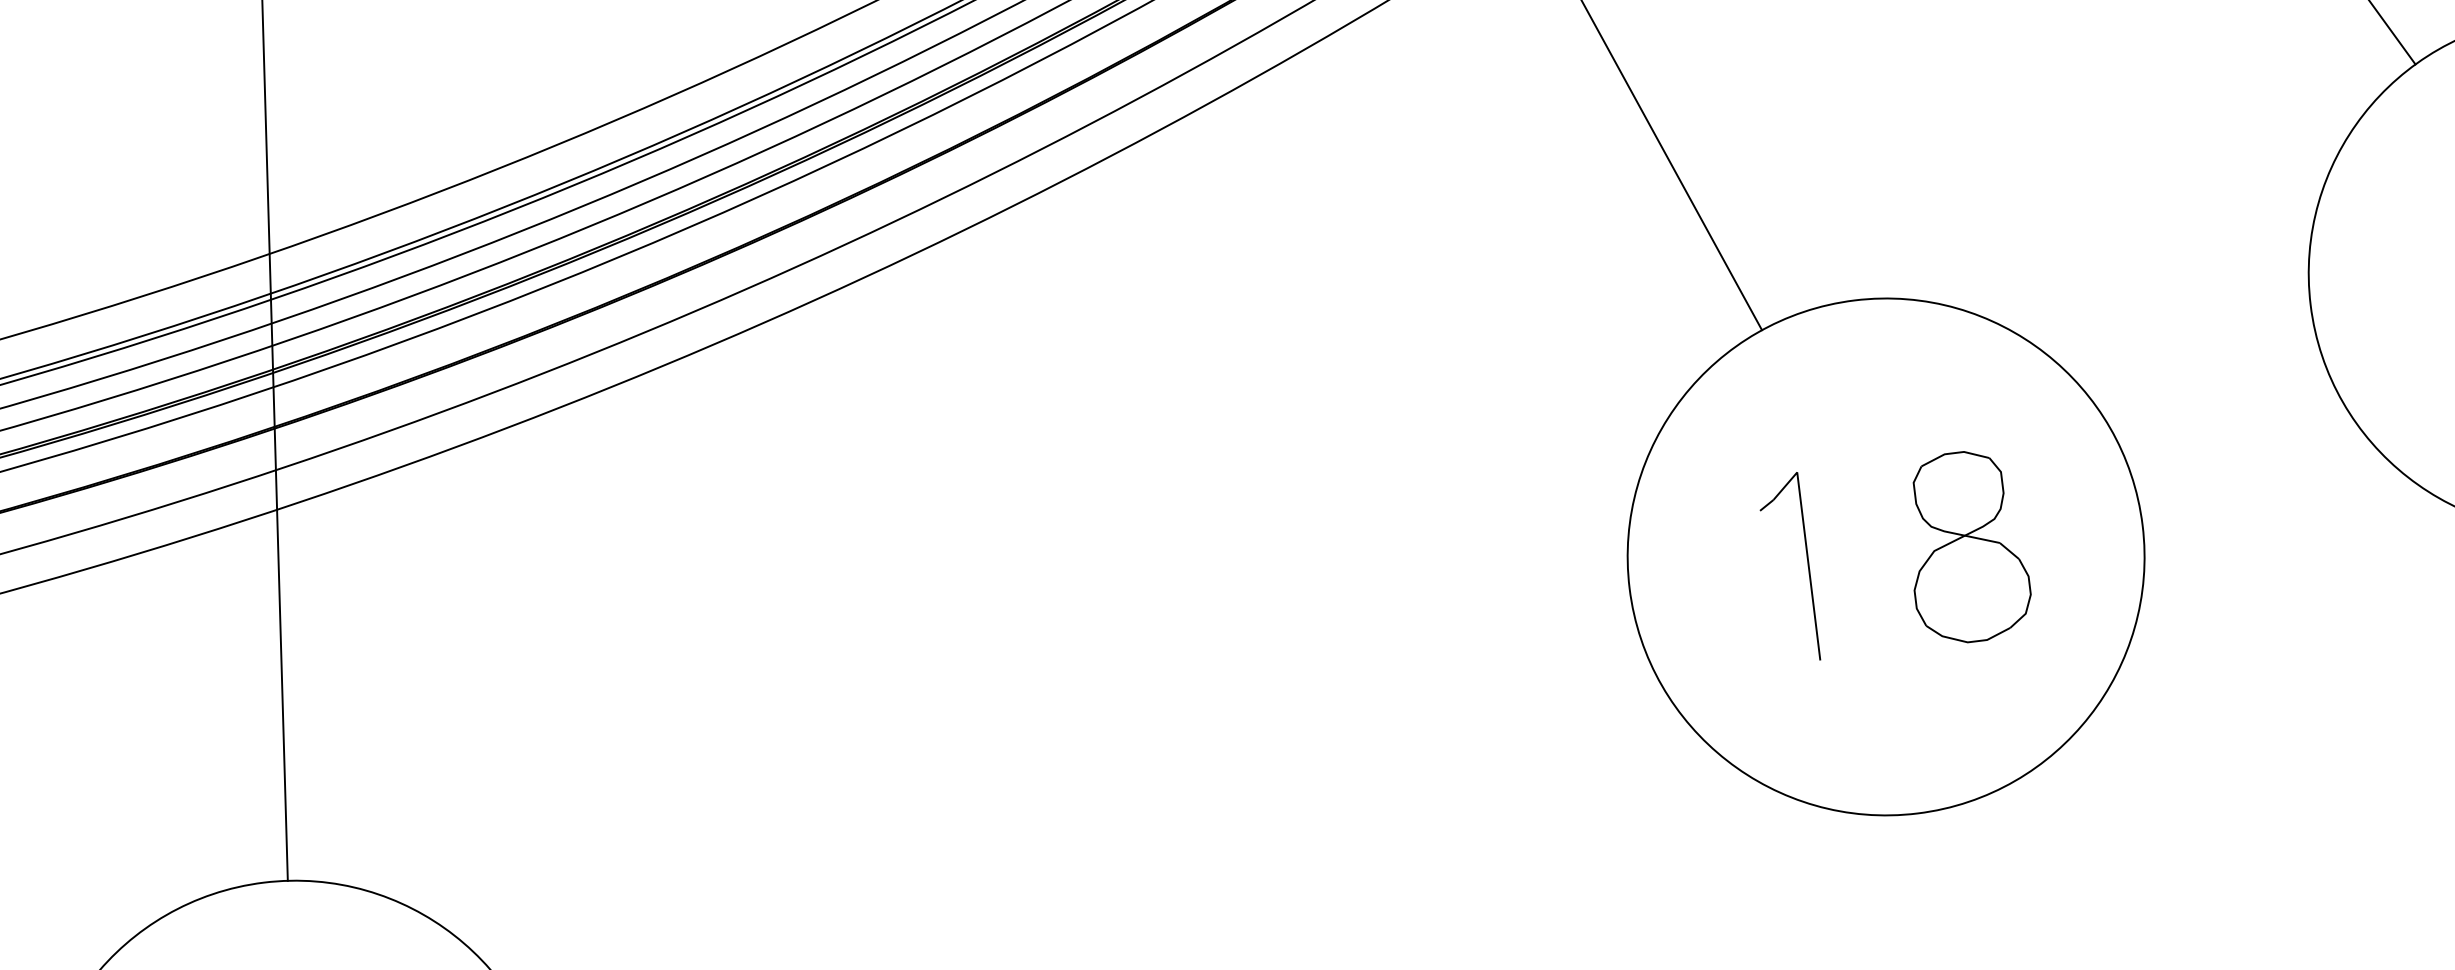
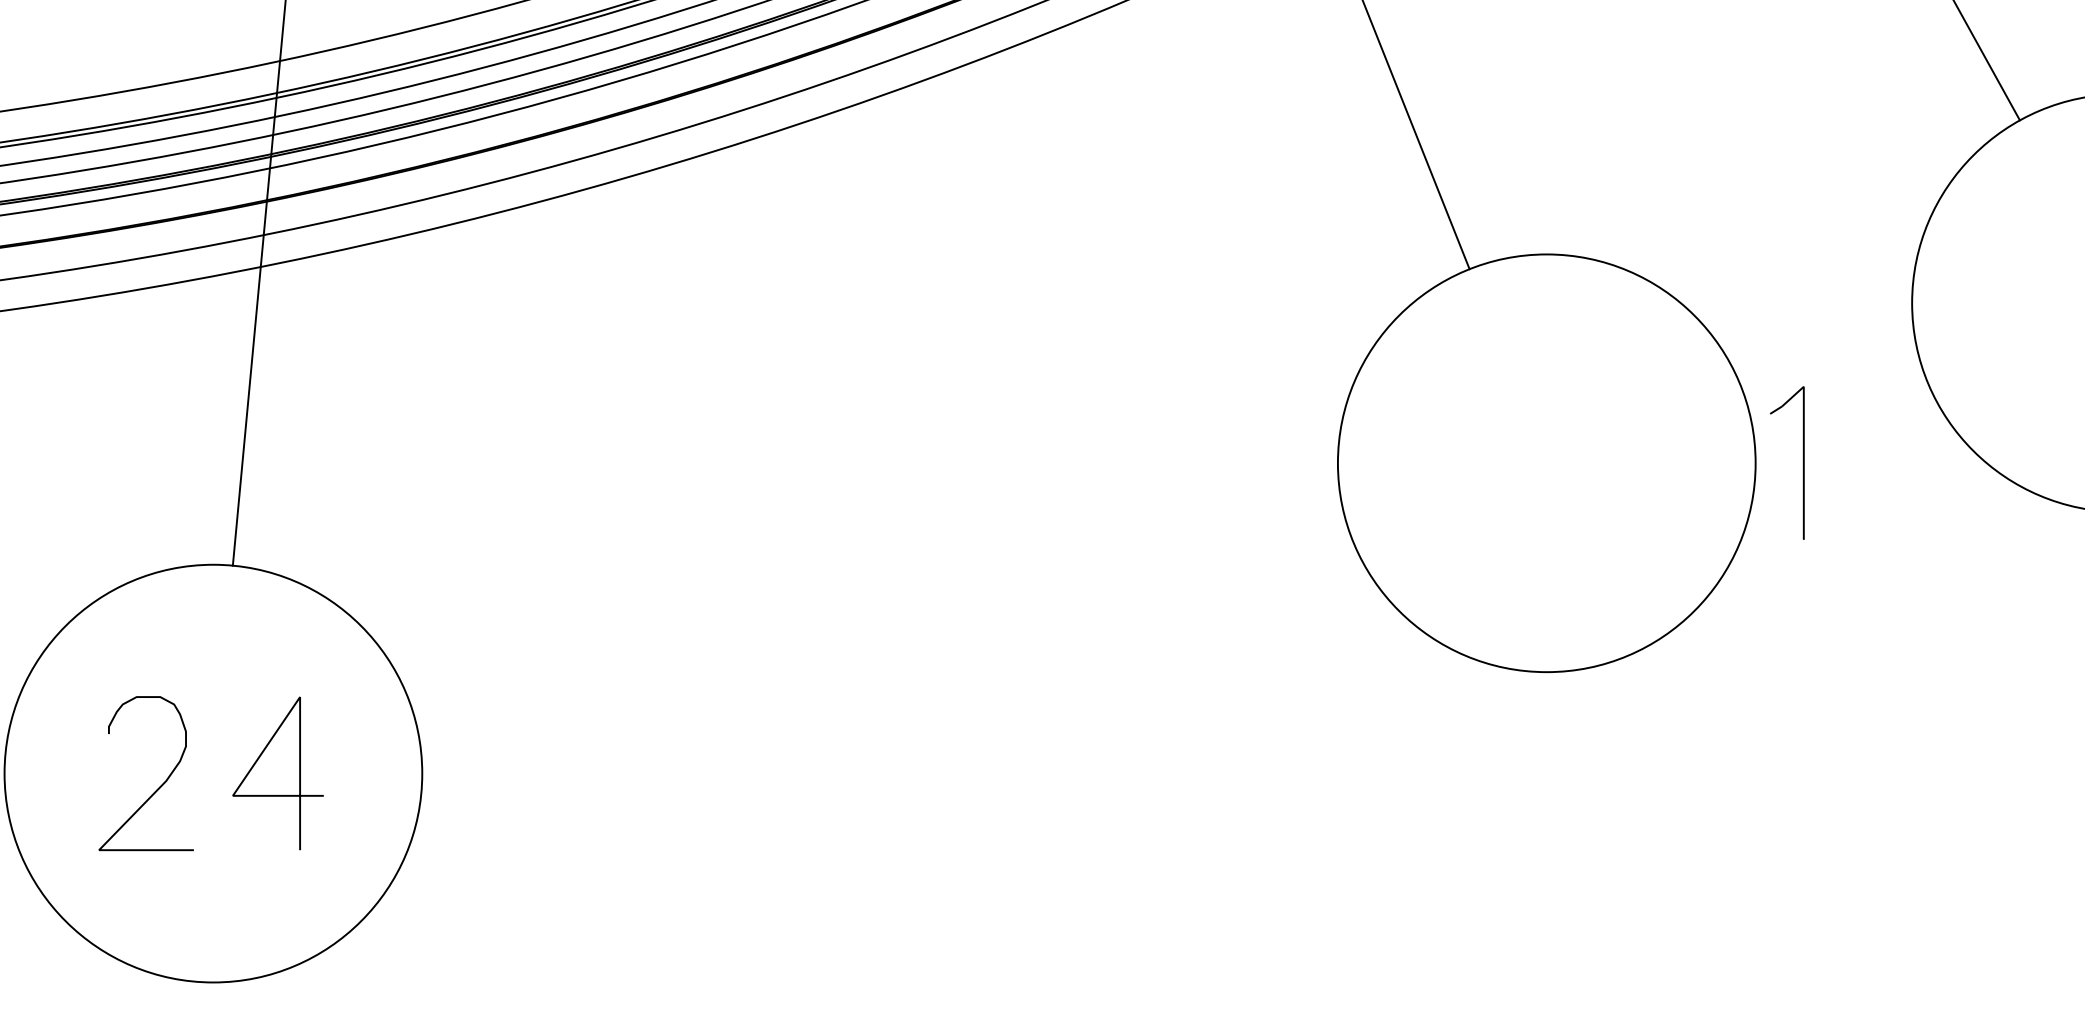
part: (1966, 546) -> (1612, 462), removed
part: (1807, 565) -> (1802, 462), moved

